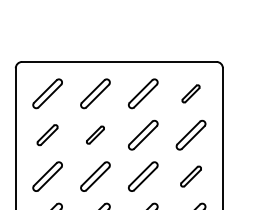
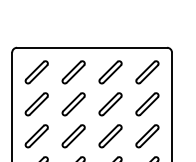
part: (190, 93) -> (146, 72), size x1.67
part: (47, 134) -> (36, 103), size x1.43
part: (95, 134) -> (73, 103), size x1.67
part: (190, 176) -> (146, 136), size x1.43

